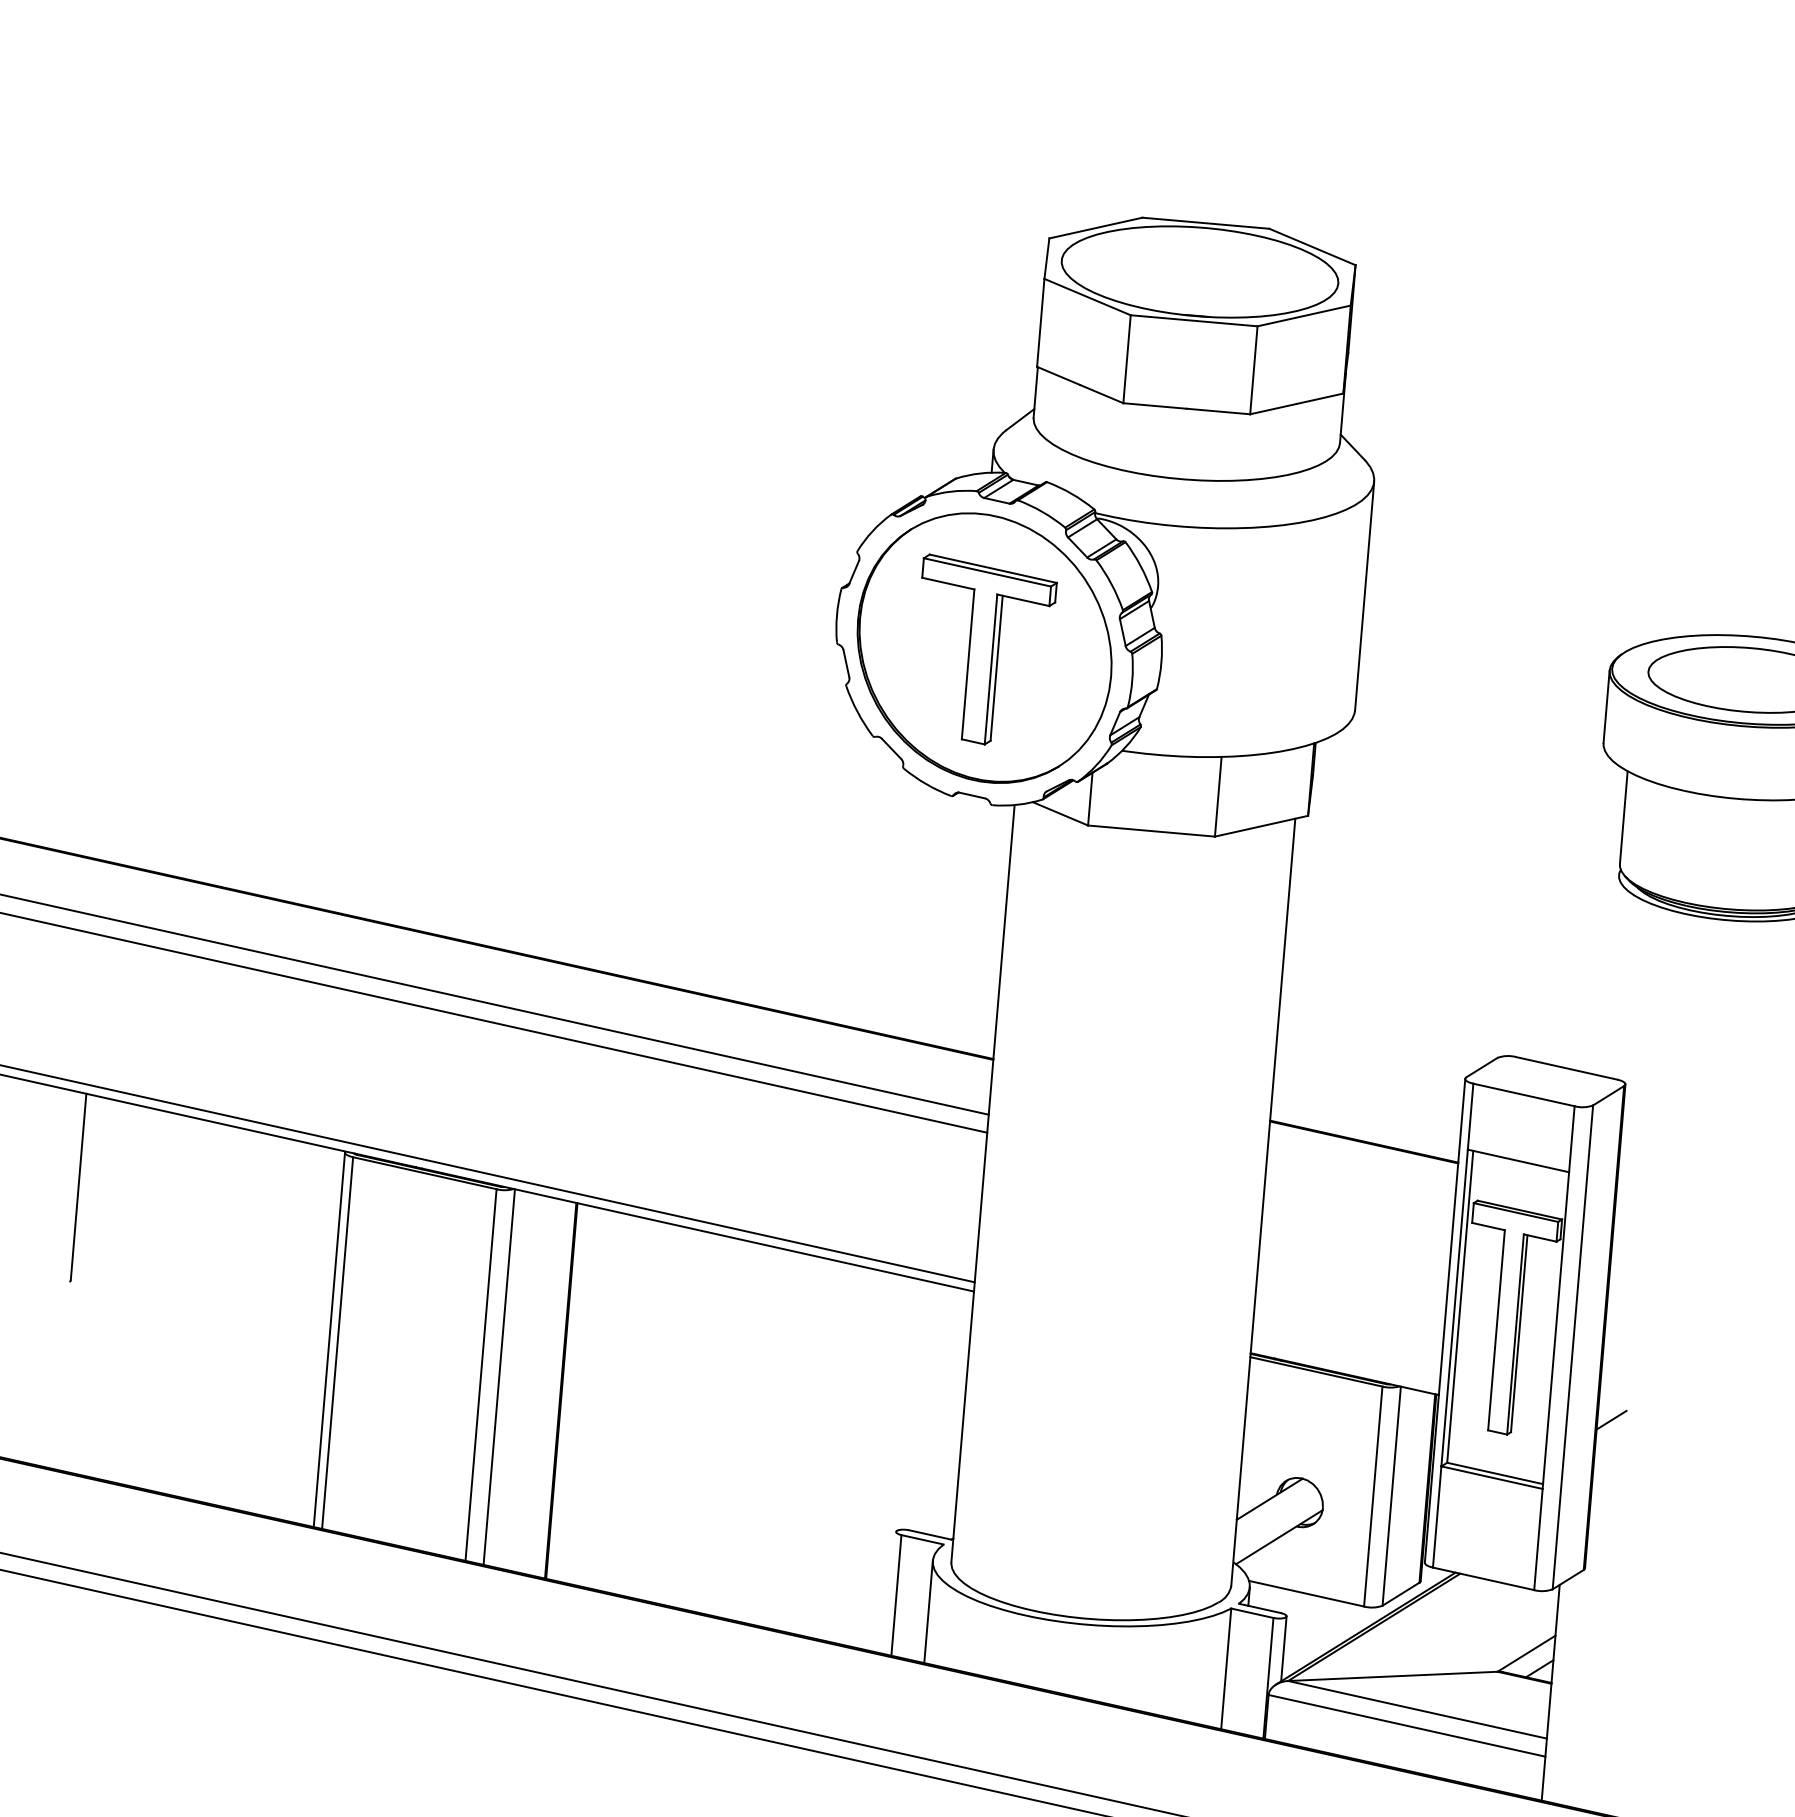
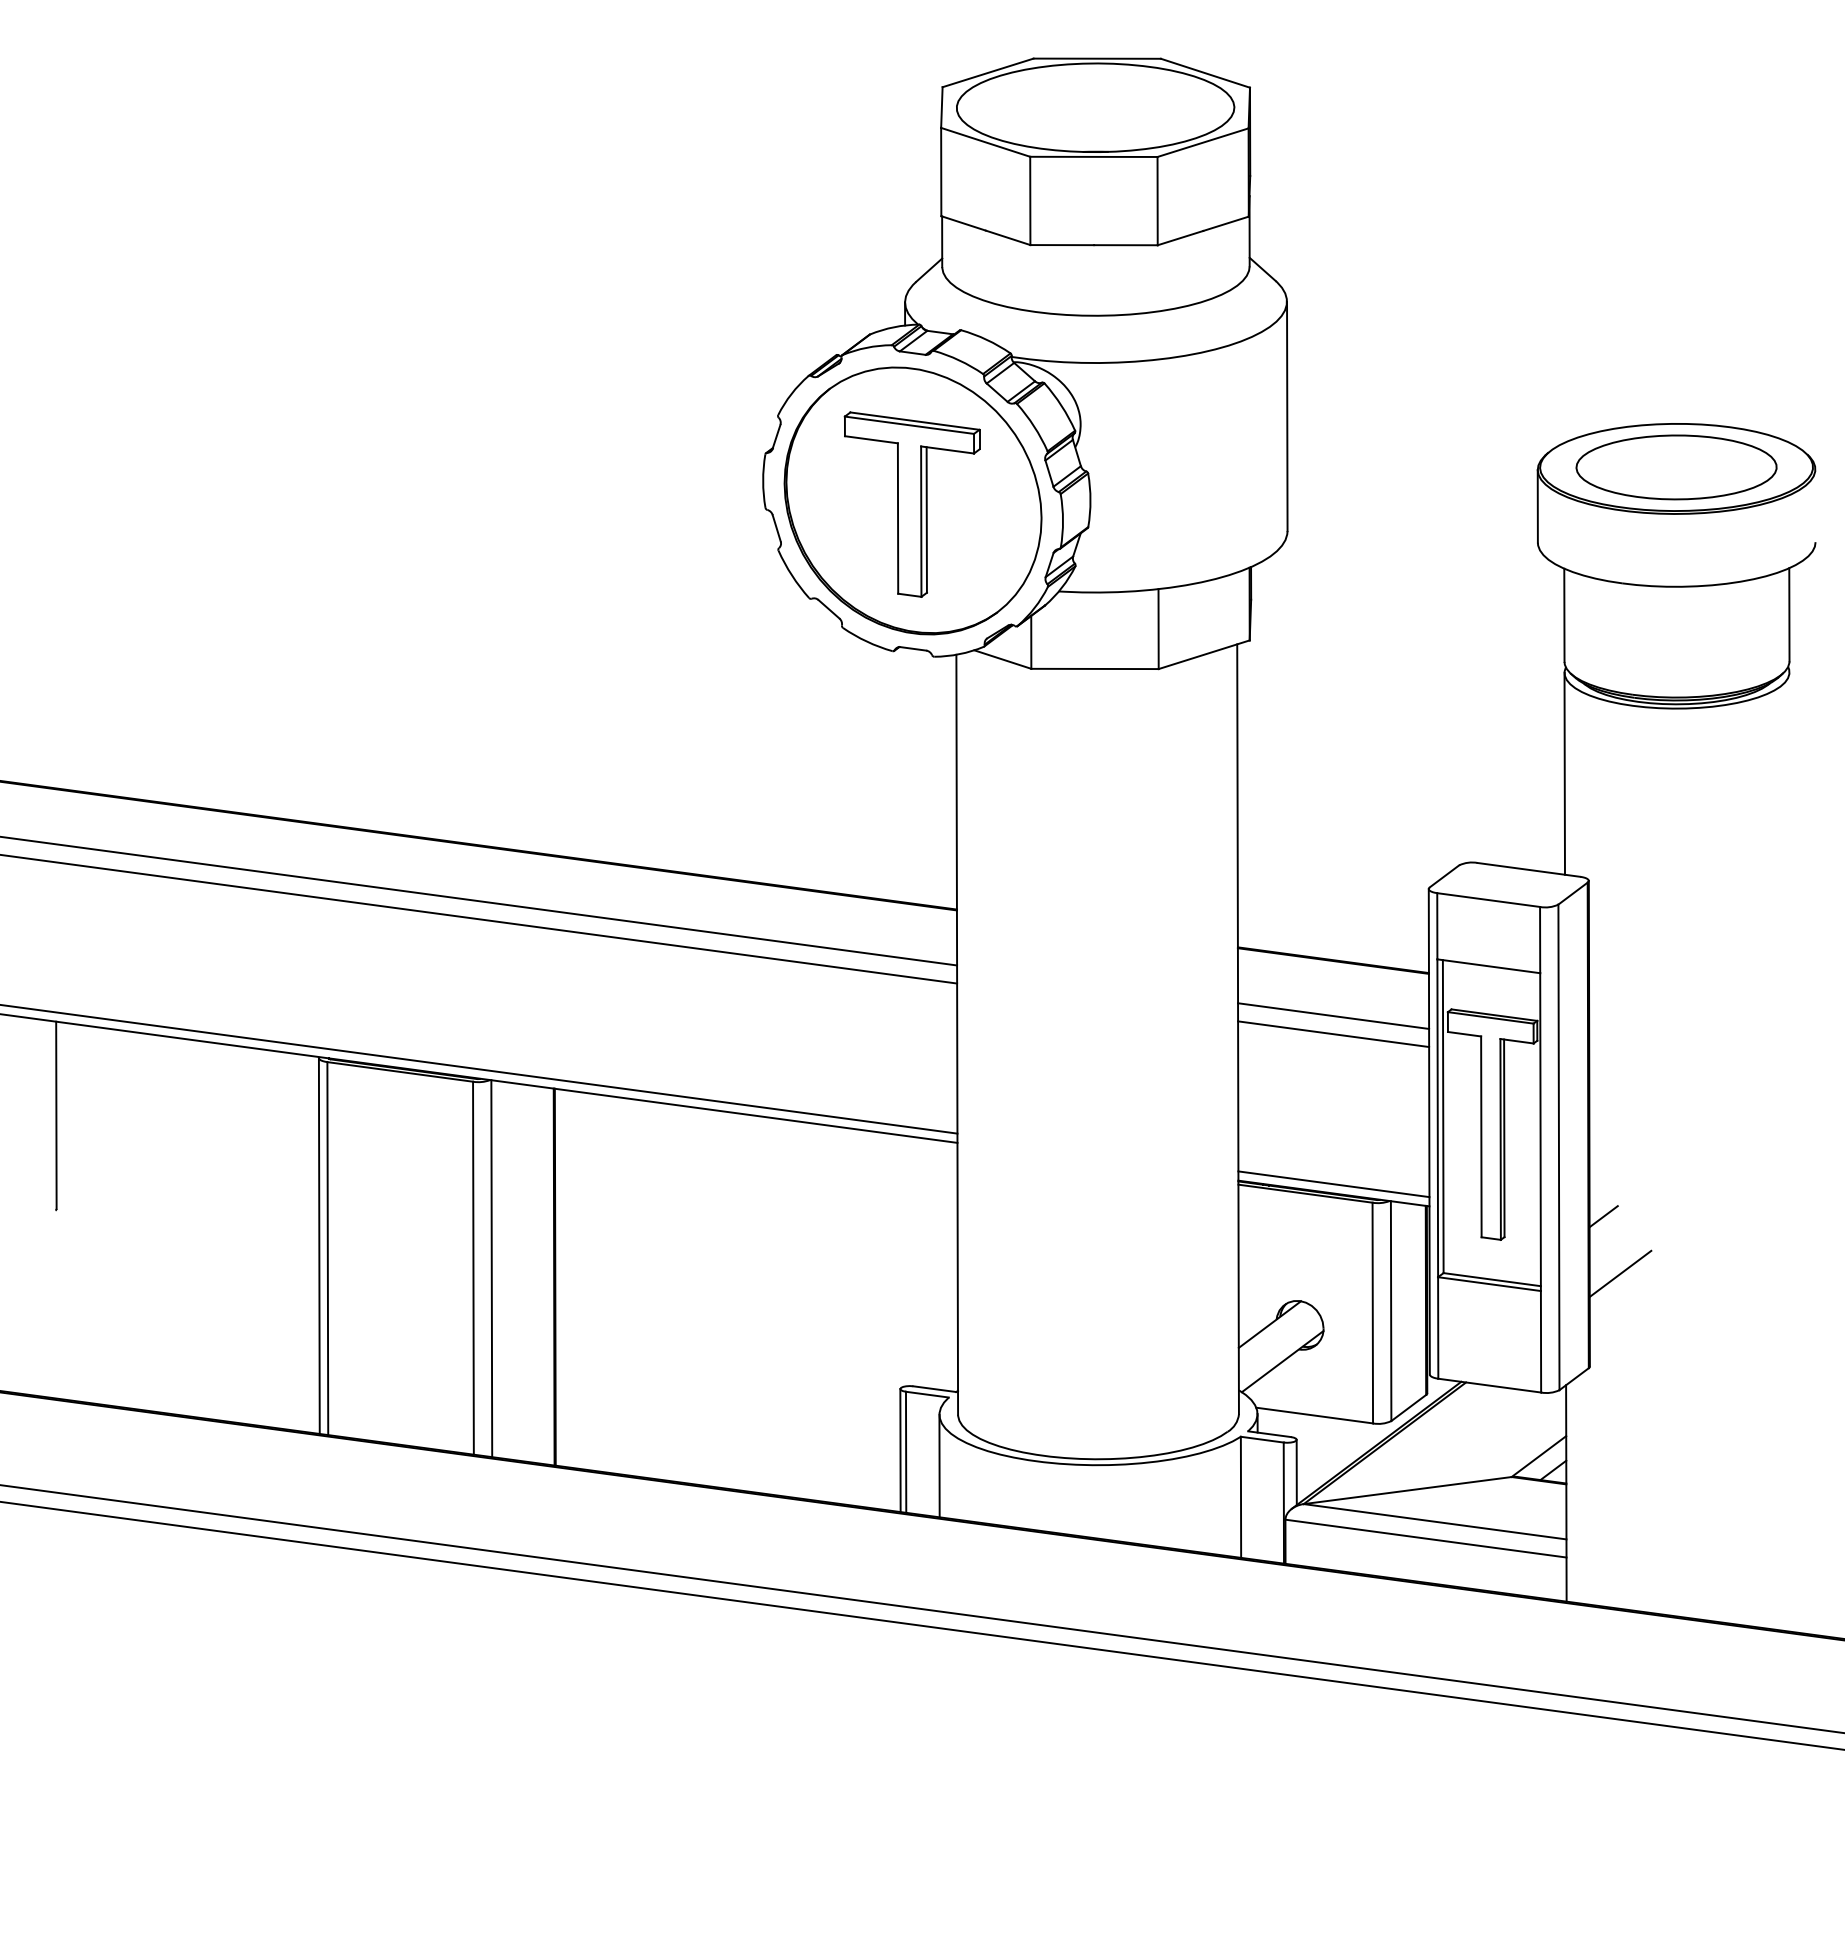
line: (1610, 975) -> (1564, 773), added
line: (1359, 1196) -> (1333, 1015), added
line: (1357, 1215) -> (1333, 1034), added
line: (1345, 1365) -> (1333, 1184), added
line: (1623, 1478) -> (1620, 1273), added
line: (890, 1593) -> (900, 1450), added

